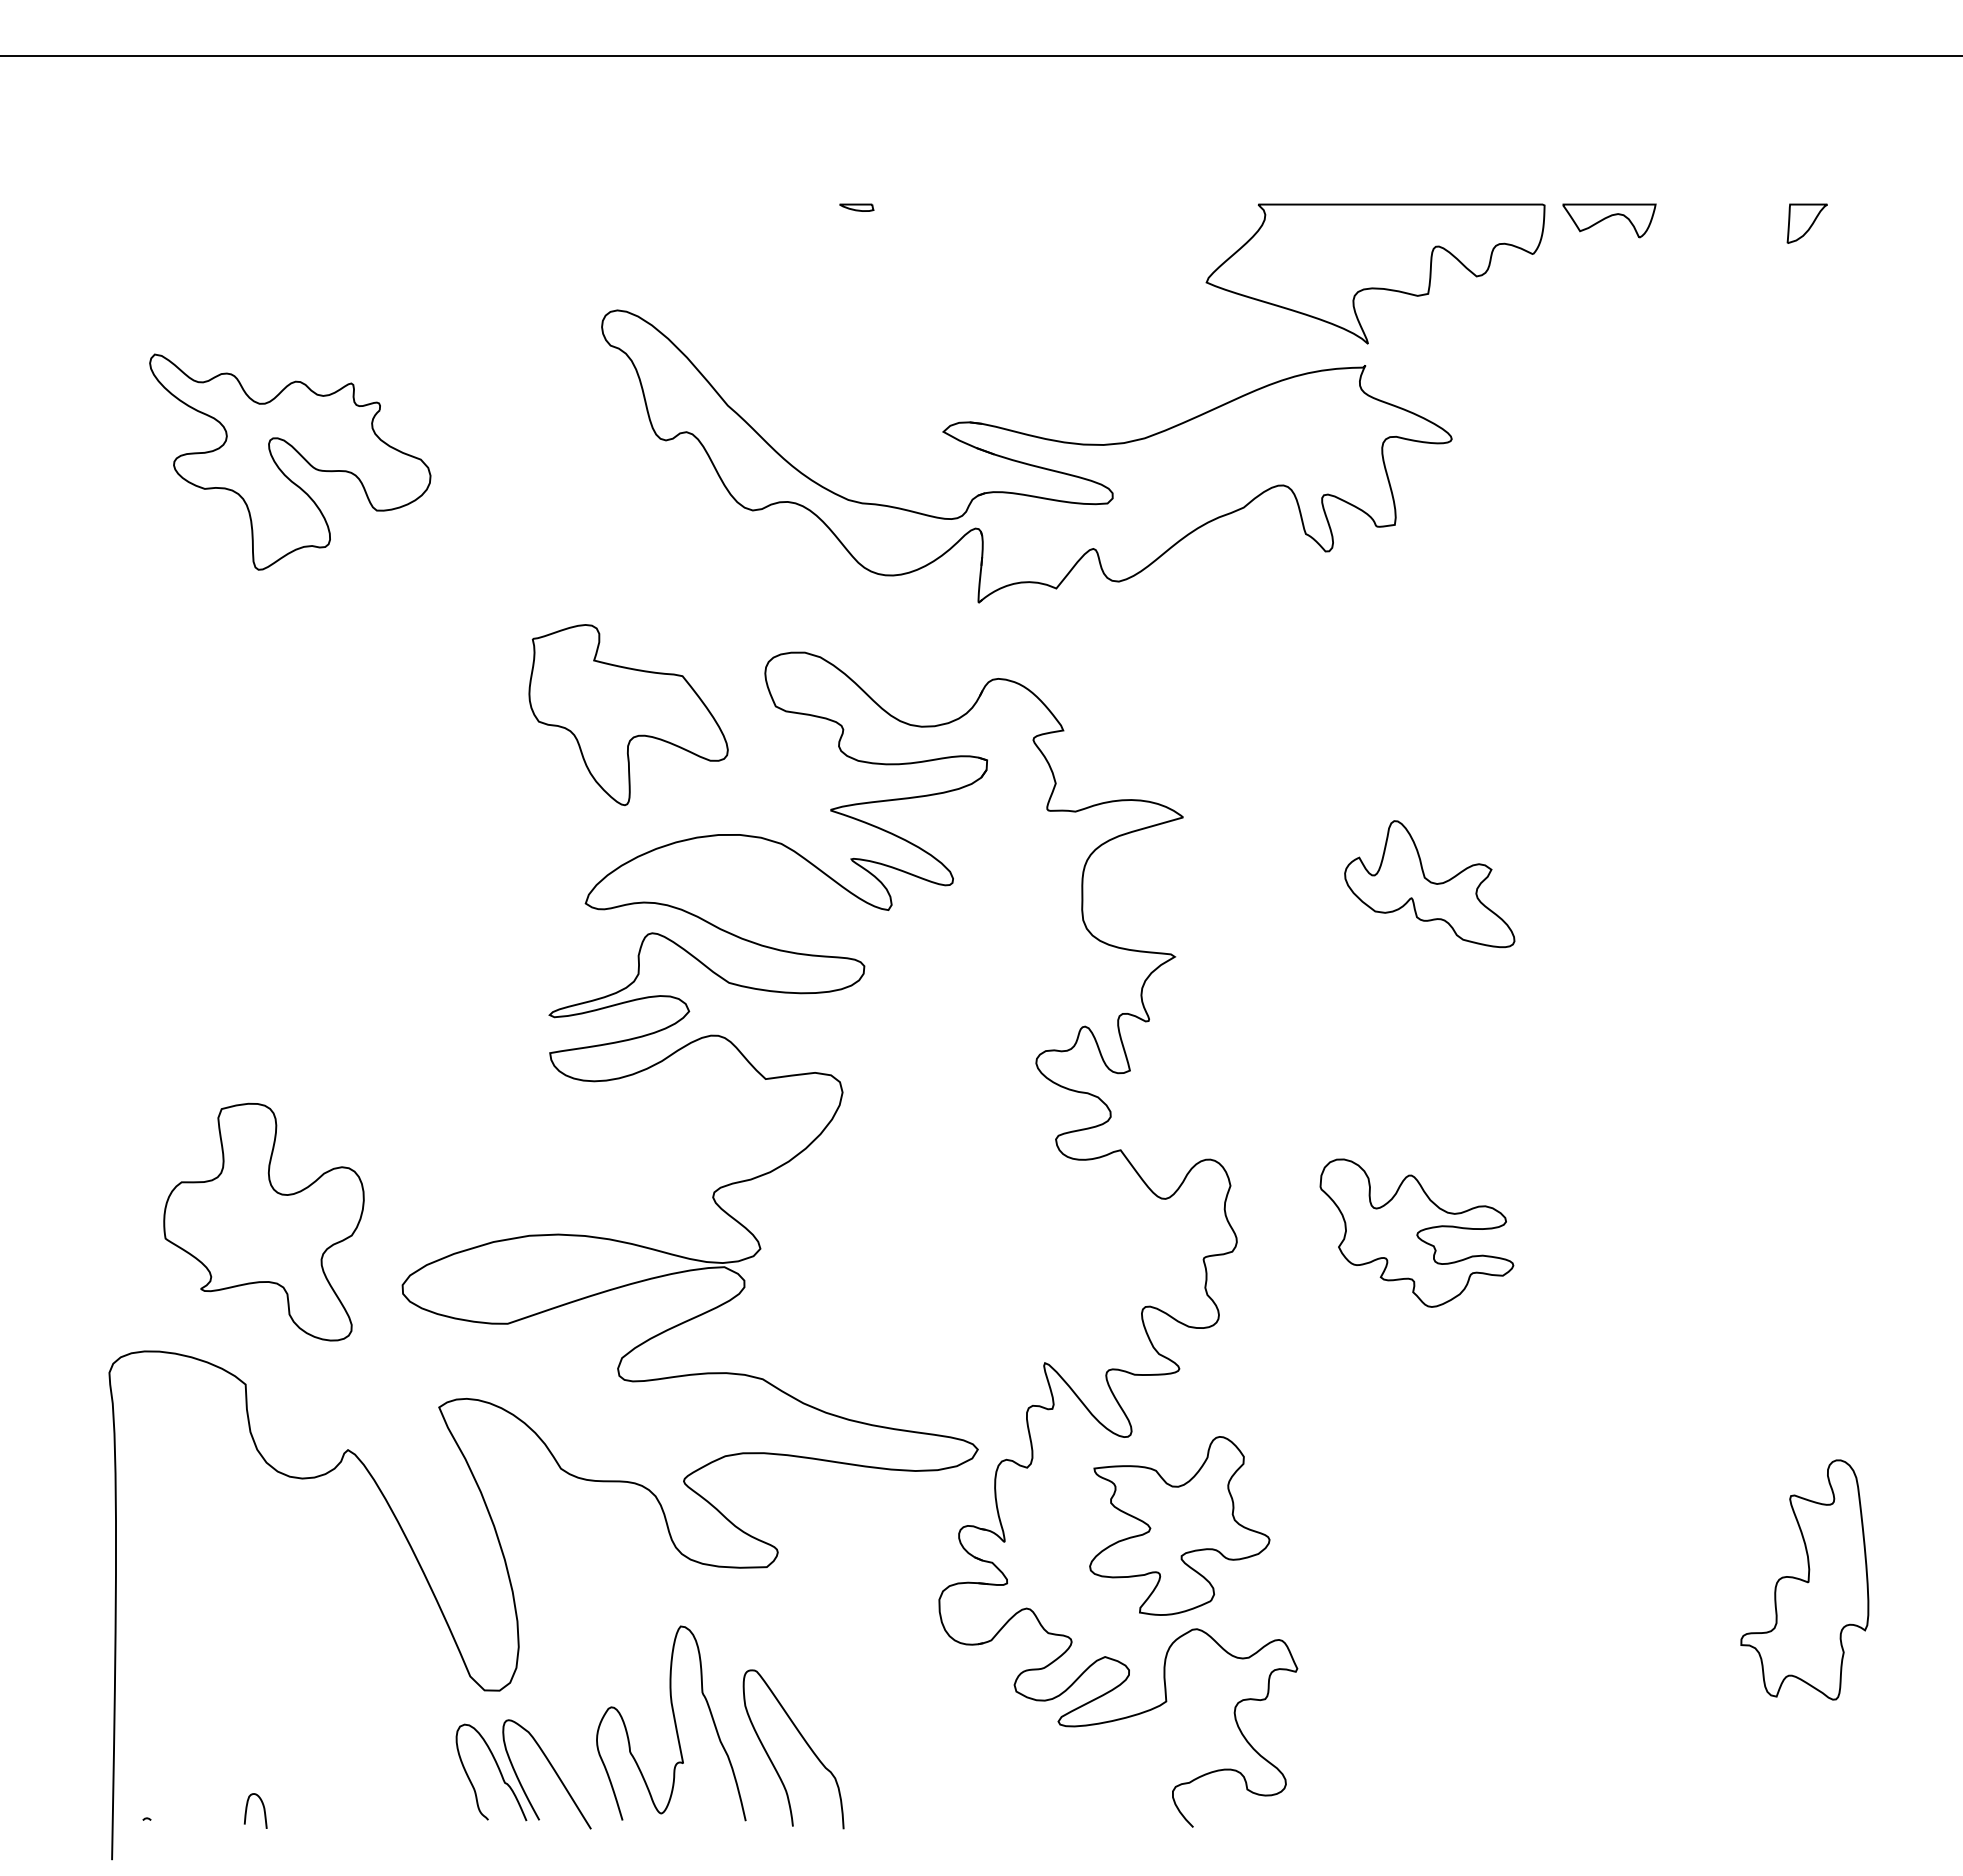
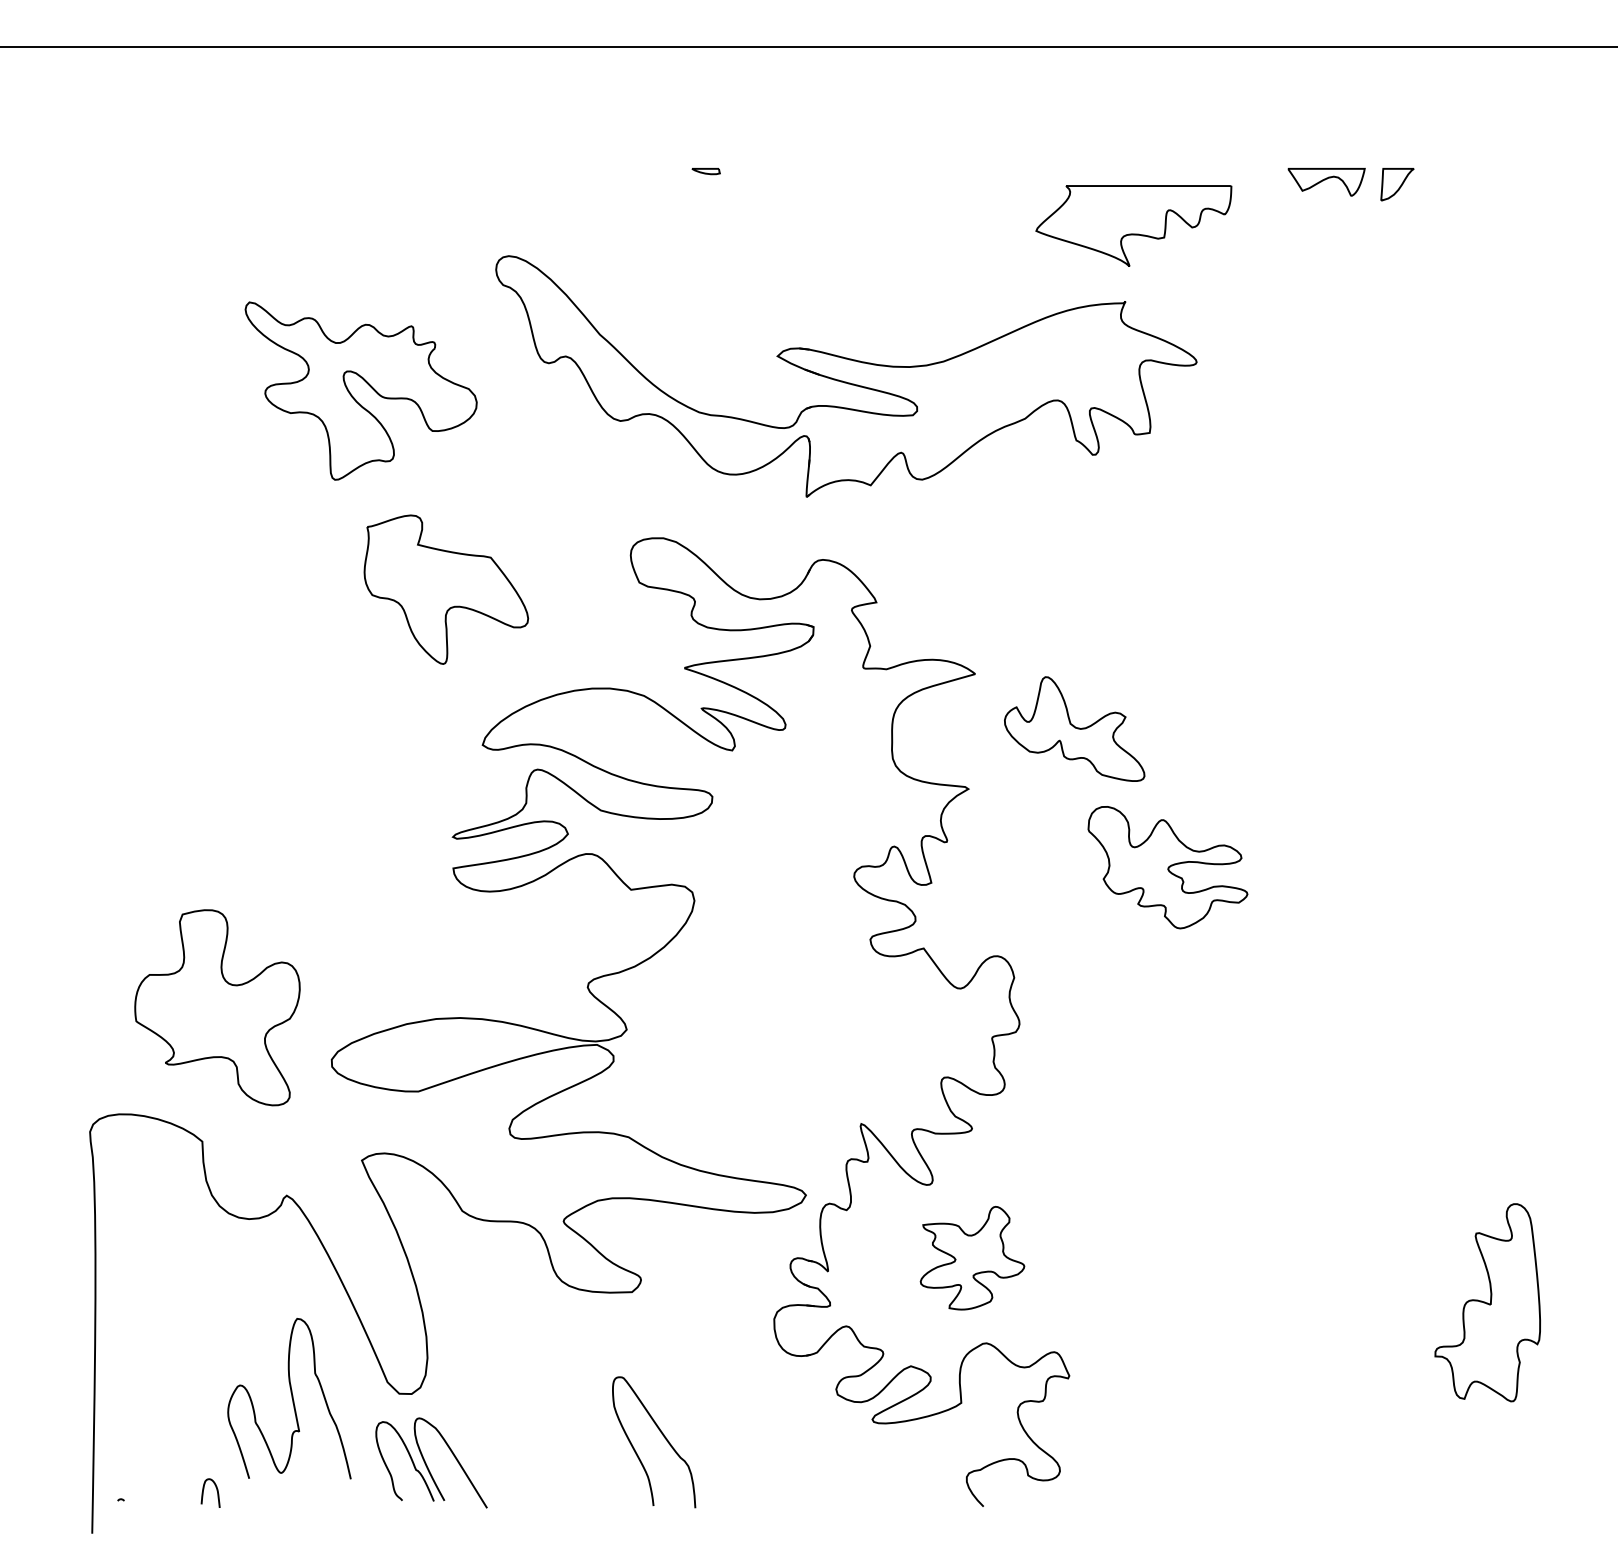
part: (1806, 223) -> (1396, 184), moved
part: (1375, 273) -> (1133, 225), size x0.7
part: (297, 453) -> (367, 383), moved
part: (628, 715) -> (446, 590), moved
part: (1429, 884) -> (1074, 729), moved
part: (1416, 1232) -> (1167, 867), moved
part: (1179, 1525) -> (972, 1257), size x0.7
curve: (674, 1723) -> (292, 1398), moved

